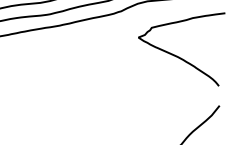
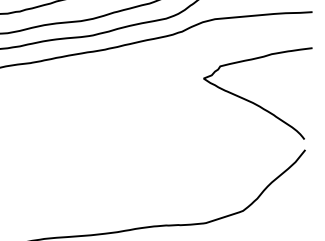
curve: (177, 55) -> (252, 101), moved

